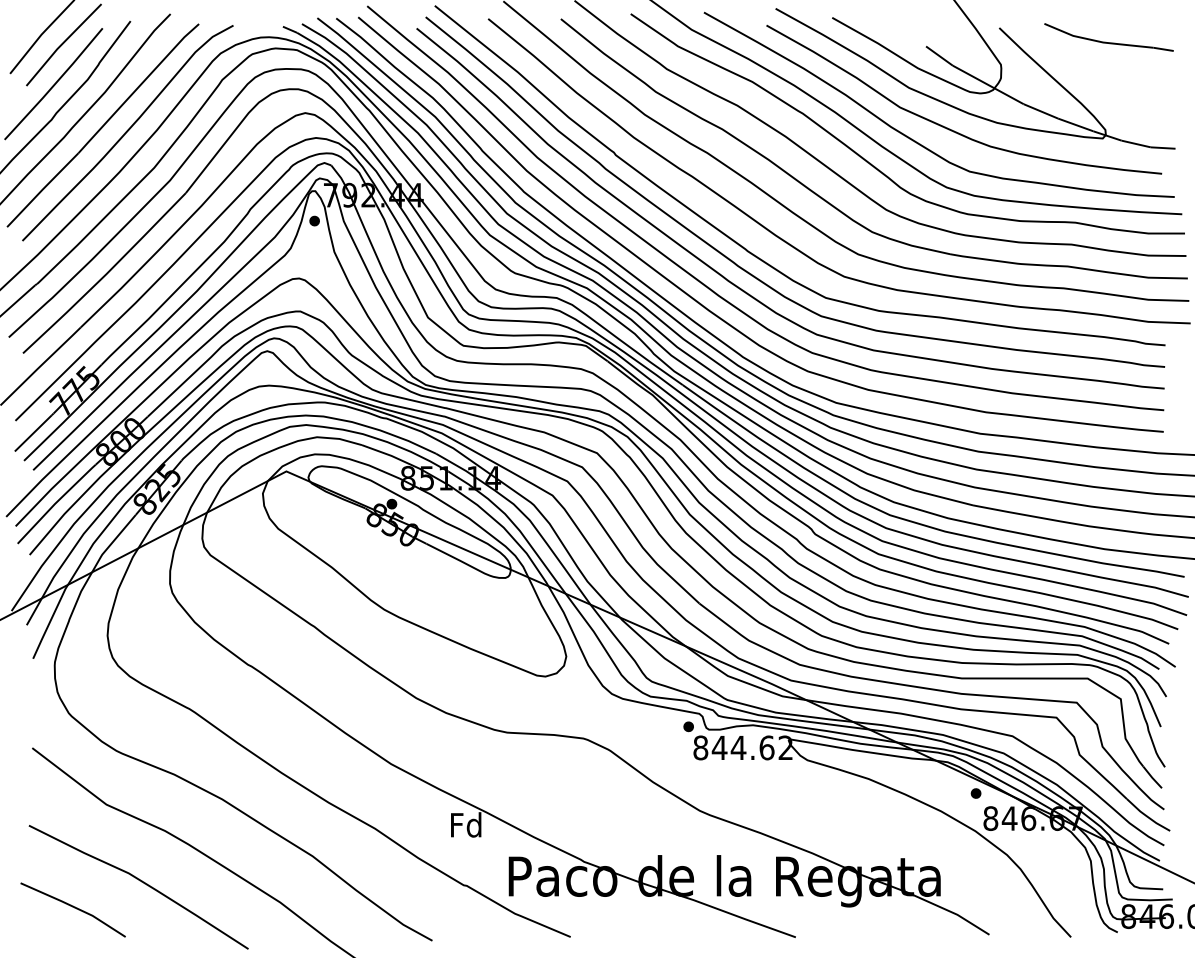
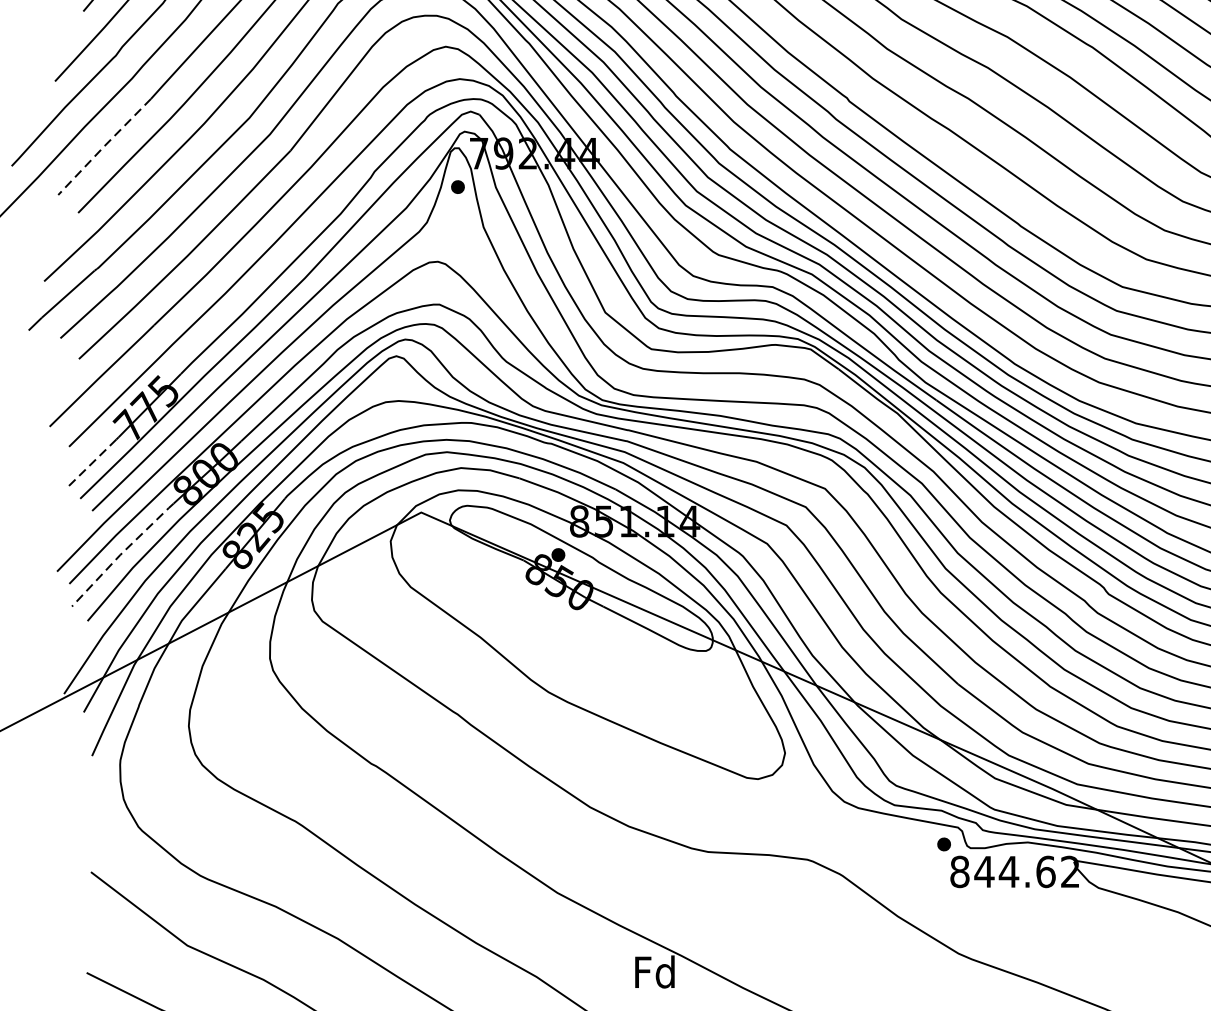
line: (42, 189) -> (104, 146), solid -> dashed
line: (33, 433) -> (92, 463), solid -> dashed
line: (55, 503) -> (121, 554), solid -> dashed

